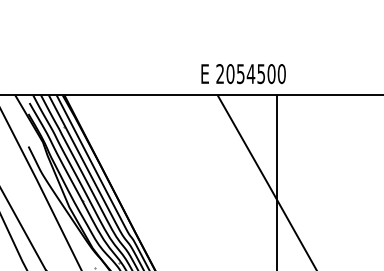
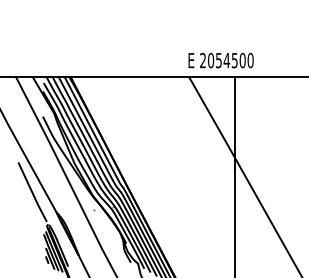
text: (242, 73) -> (220, 60), moved

